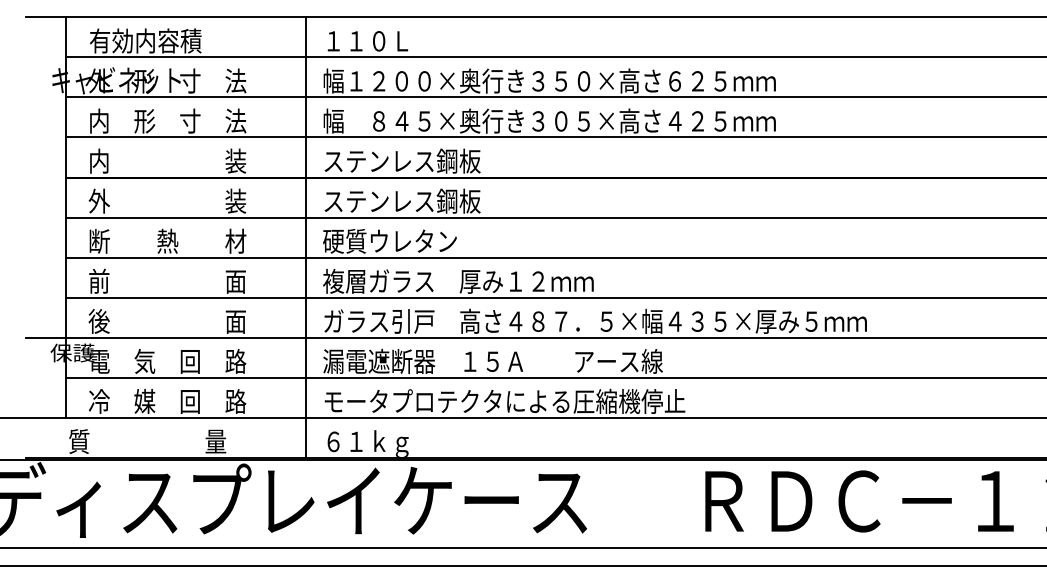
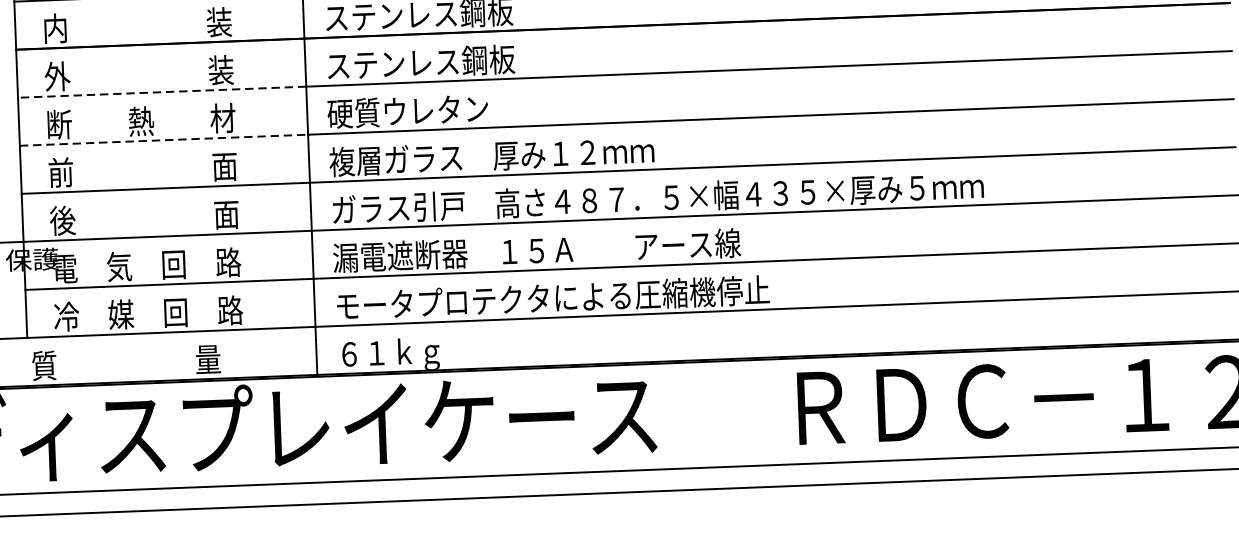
line: (185, 217) -> (161, 92), solid -> dashed
line: (186, 257) -> (164, 140), solid -> dashed

